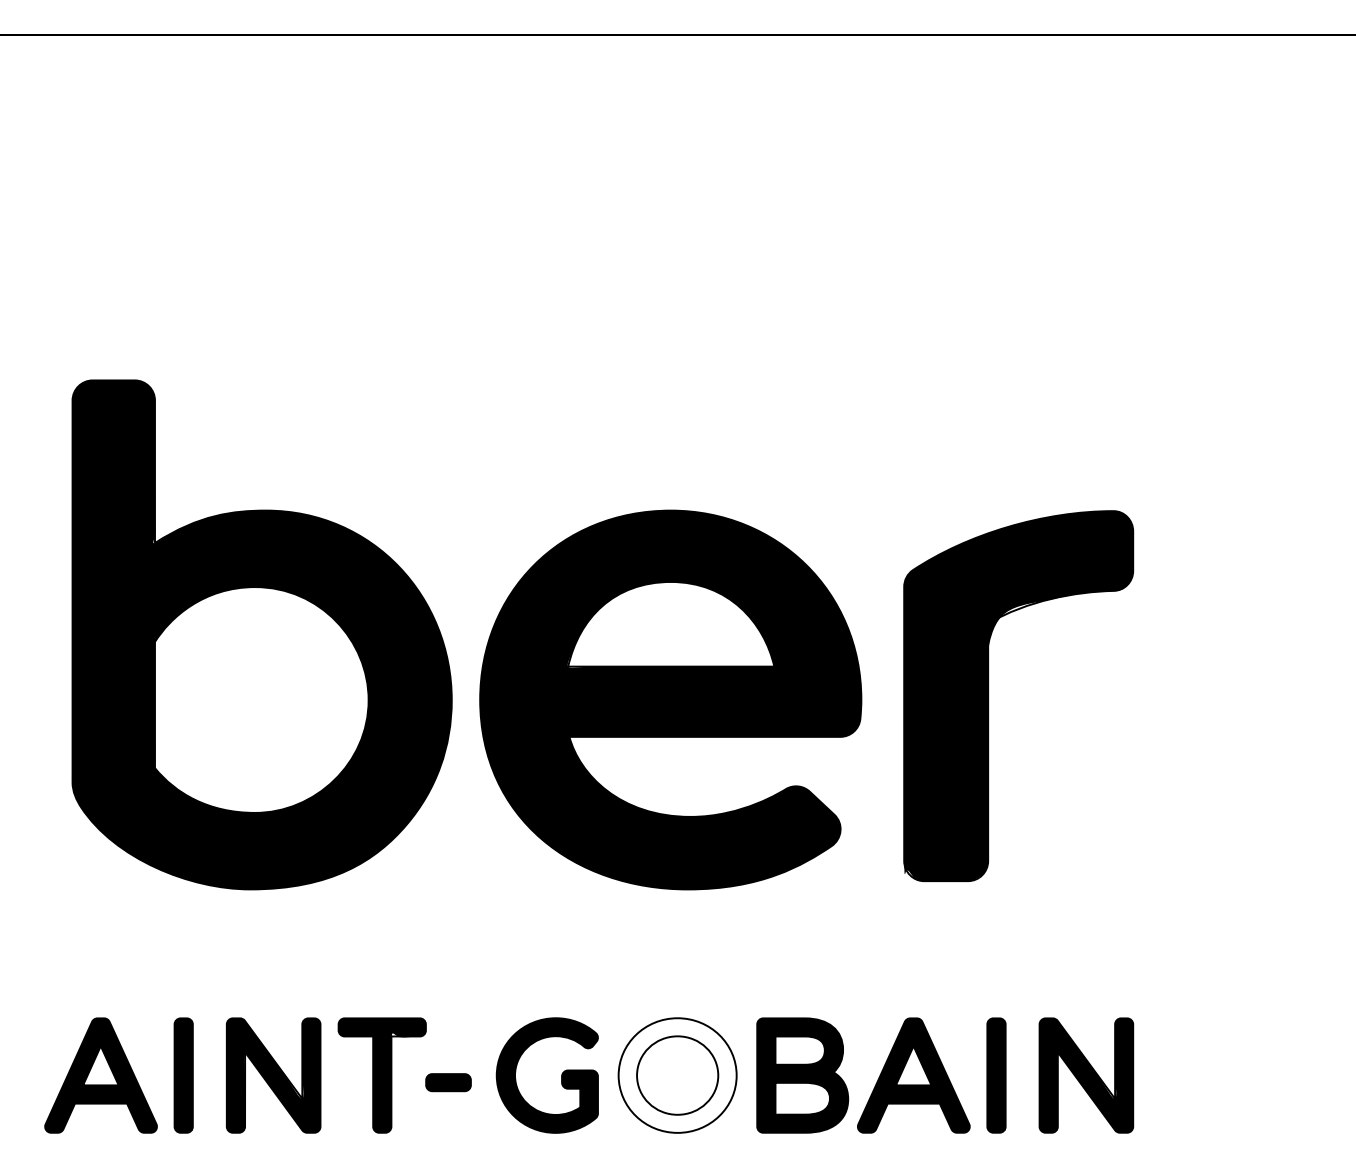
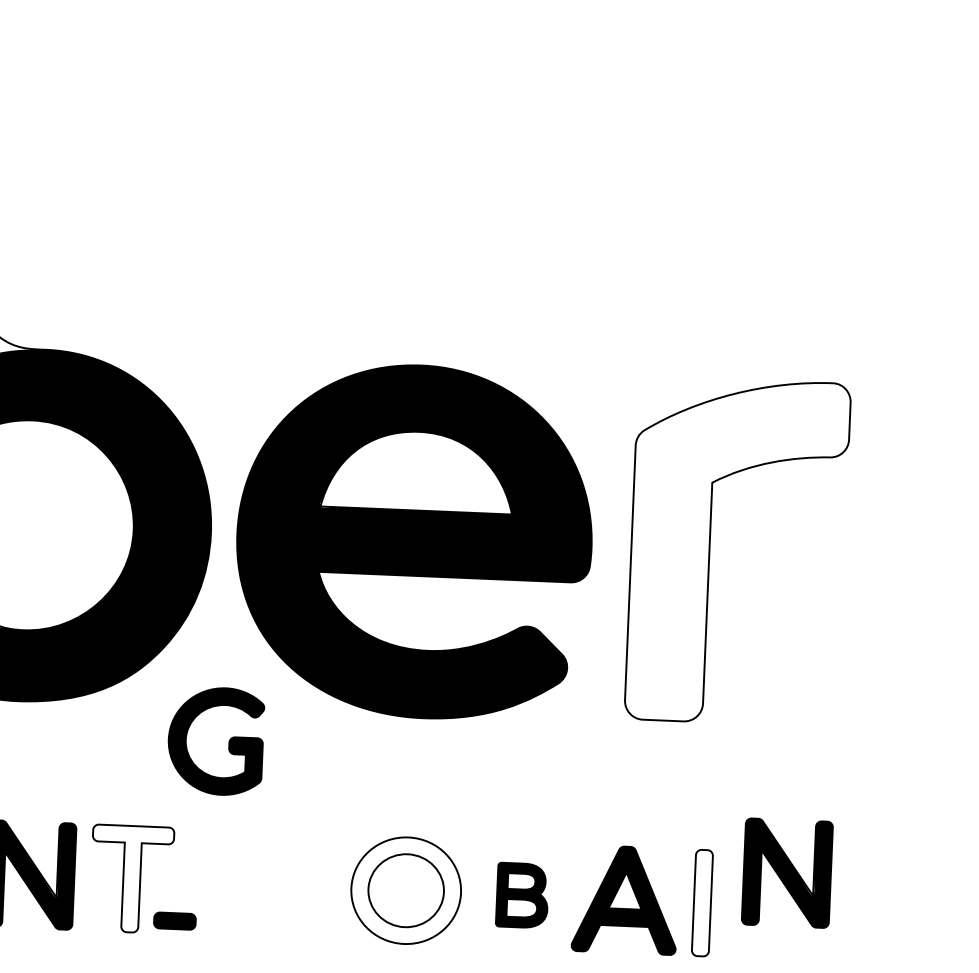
fill: (1018, 696) -> (737, 551), removed
fill: (381, 1075) -> (131, 879), removed
part: (561, 1075) -> (228, 741), moved
part: (802, 1075) -> (522, 895), size x0.6
fill: (996, 1075) -> (702, 903), removed
part: (1086, 1075) -> (787, 873), moved
part: (448, 1082) -> (174, 920), moved

